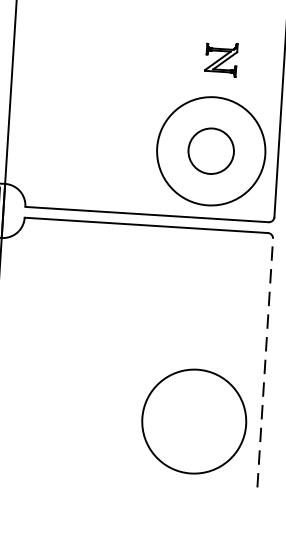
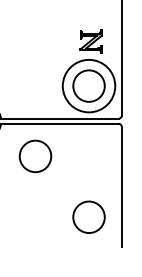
part: (220, 59) -> (90, 41), size x1.43
circle: (210, 149) -> (88, 85), size x1.43
circle: (91, 289) -> (35, 156), added
line: (265, 362) -> (121, 186), dashed -> solid
circle: (193, 421) -> (88, 217), size x0.62

